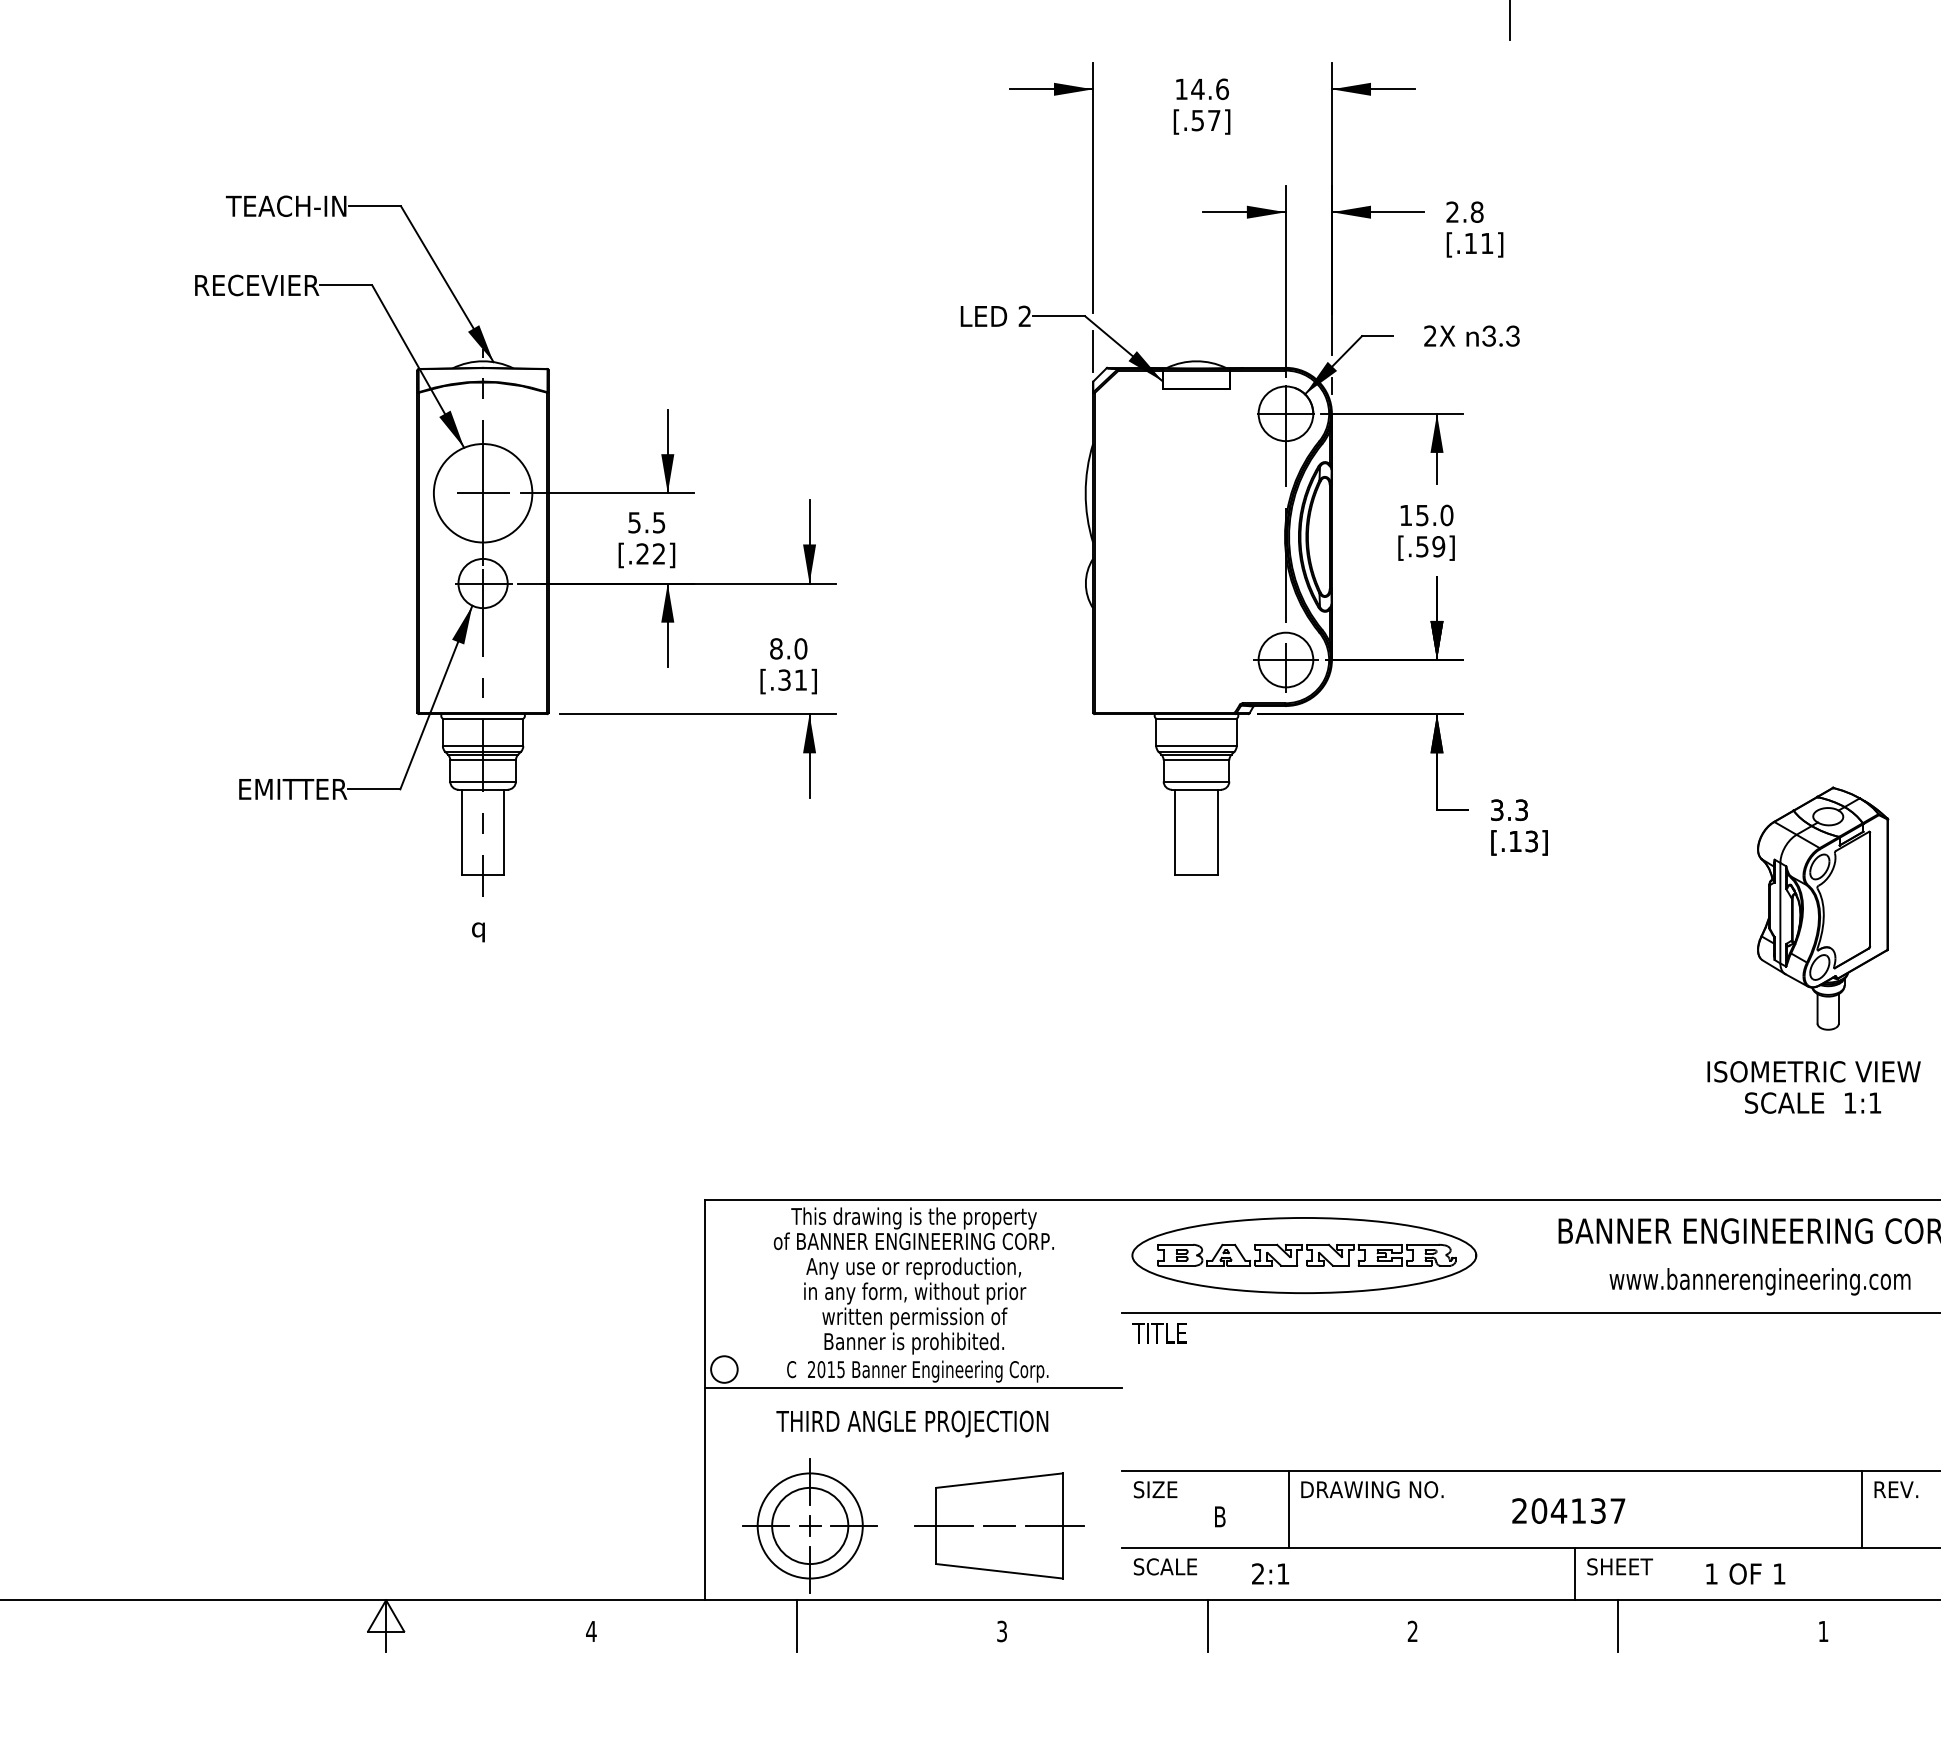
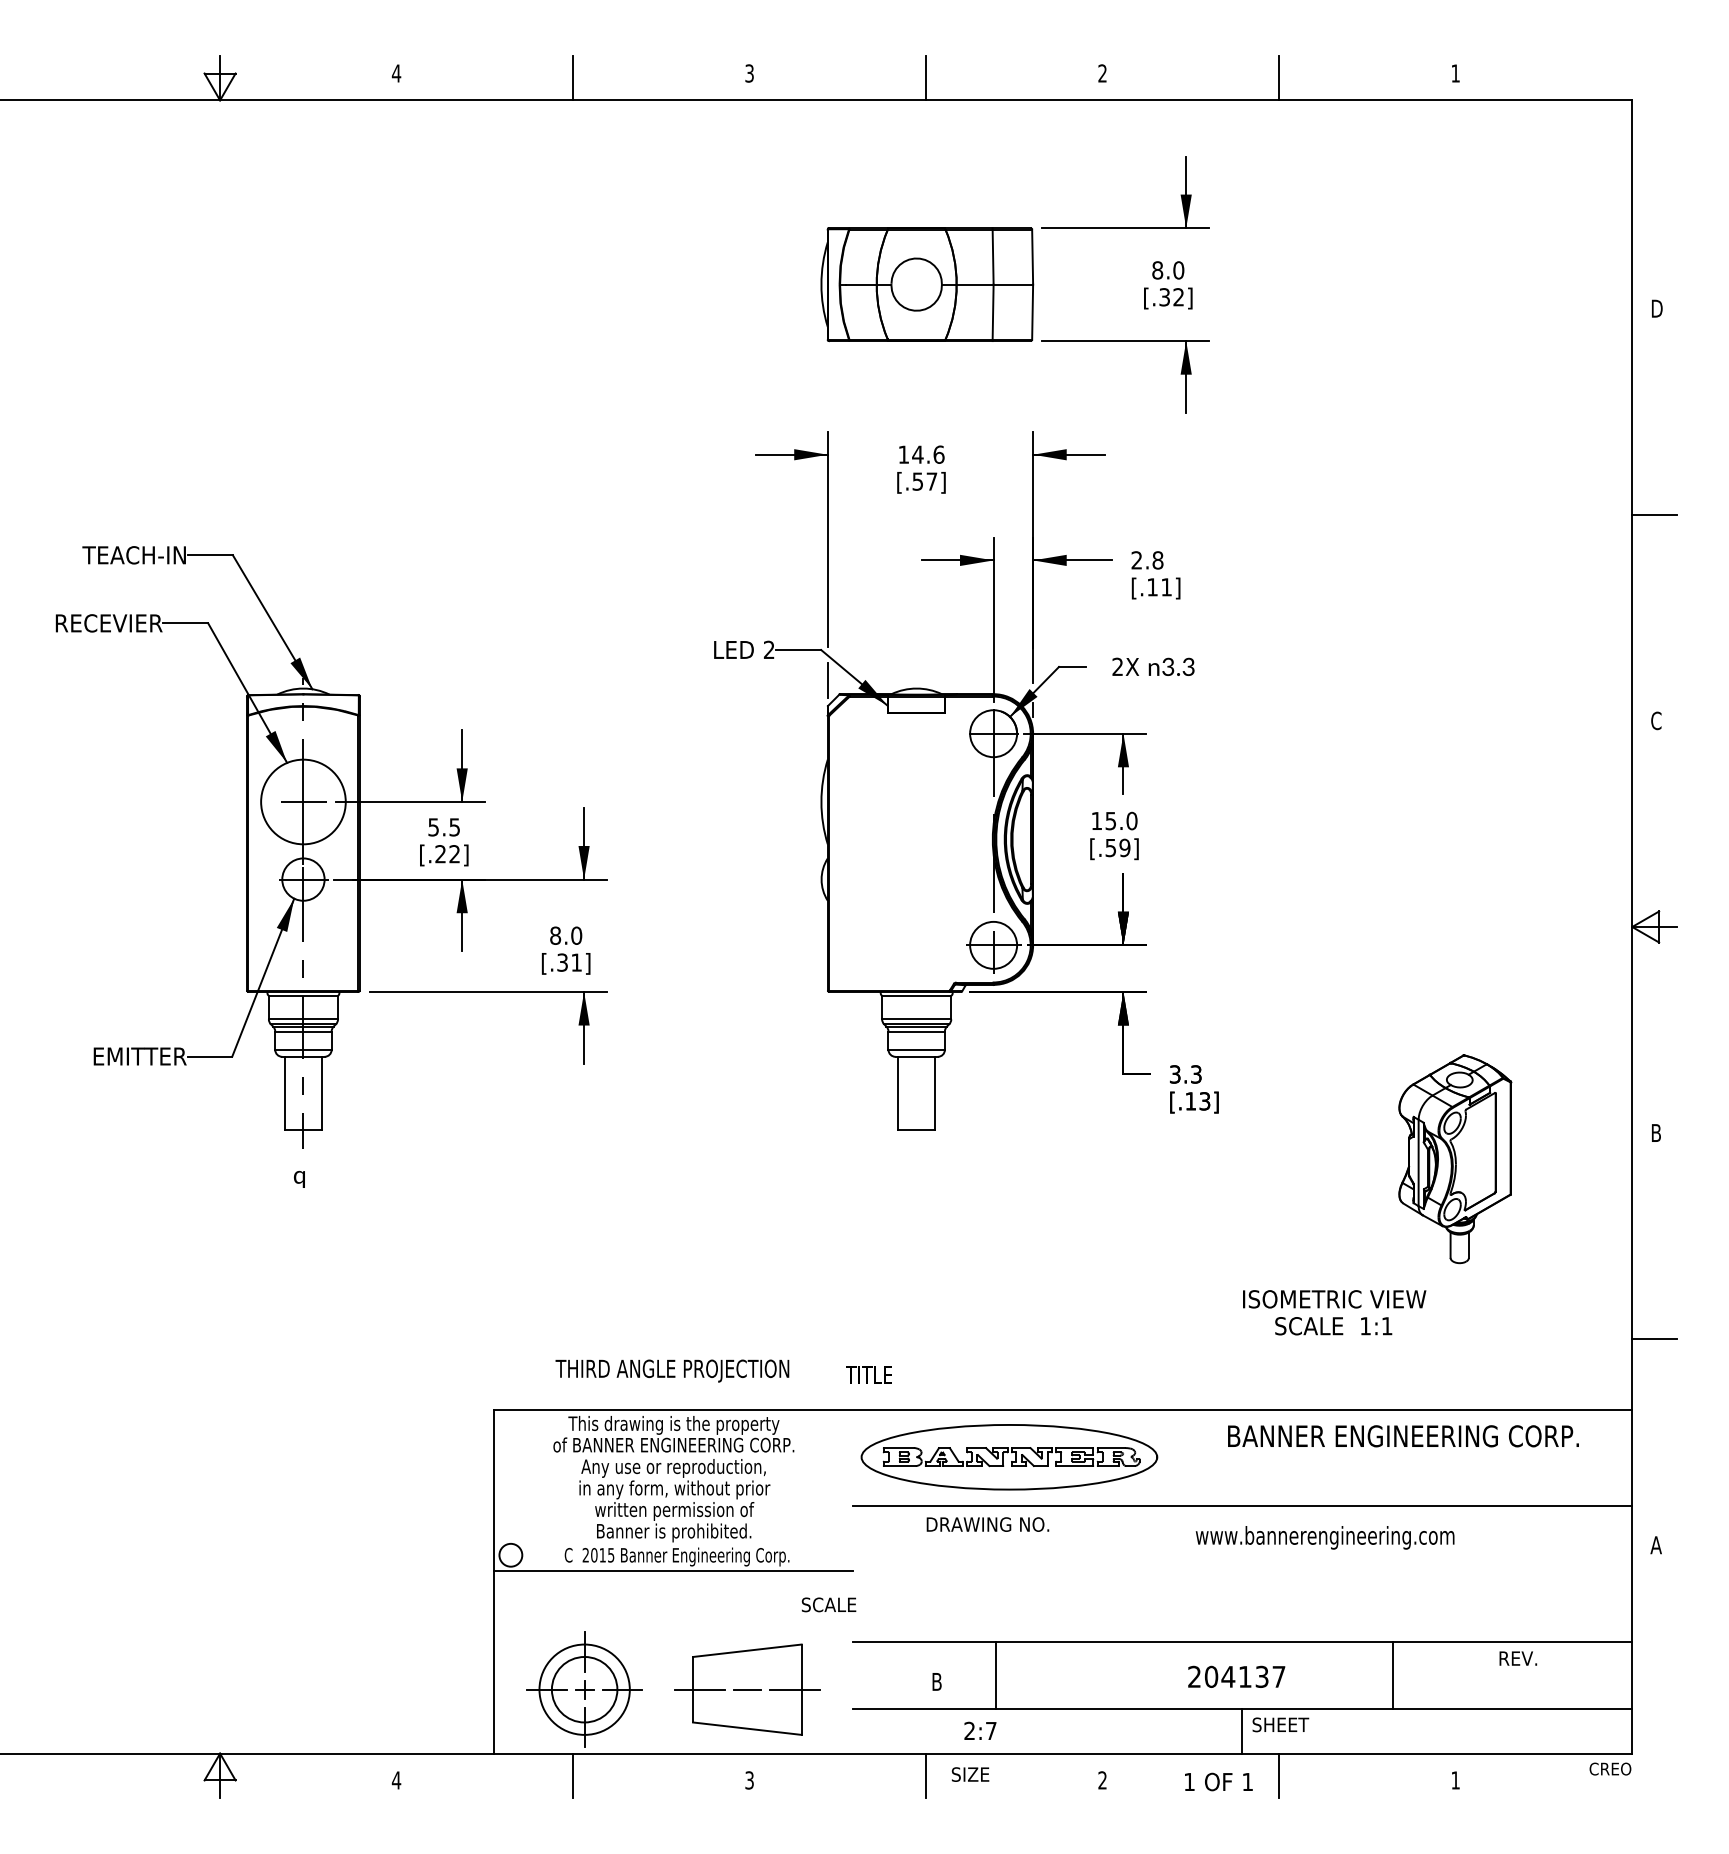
text: (1813, 1087) -> (1334, 1312), moved
text: (1759, 1281) -> (1324, 1537), moved
text: (1159, 1332) -> (868, 1374), moved
text: (912, 1423) -> (672, 1370), moved
text: (1155, 1489) -> (970, 1774), moved
text: (1371, 1489) -> (987, 1524), moved
line: (1861, 1509) -> (1392, 1675), moved
text: (1164, 1566) -> (828, 1604), moved
text: (1283, 1573) -> (991, 1730), 2:1 -> 2:7
text: (1745, 1573) -> (1218, 1781), moved

